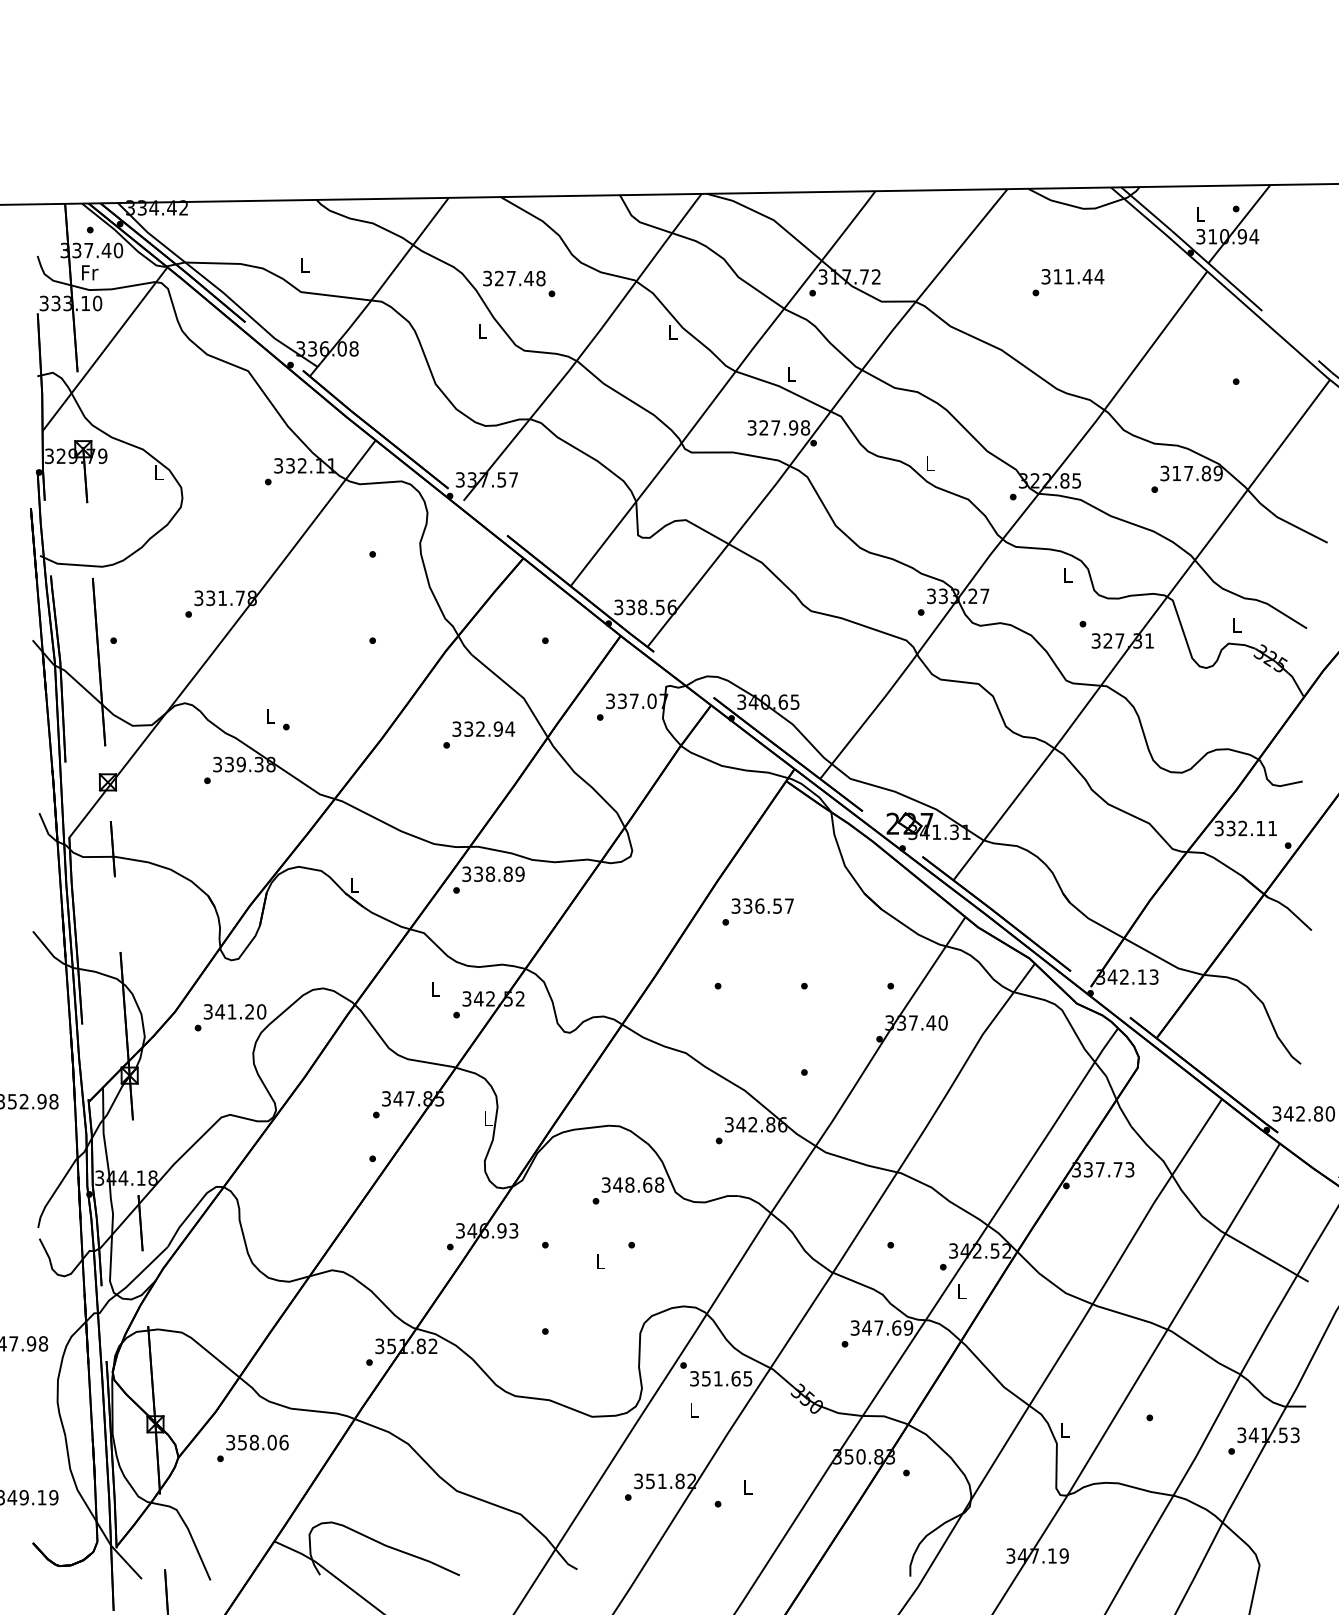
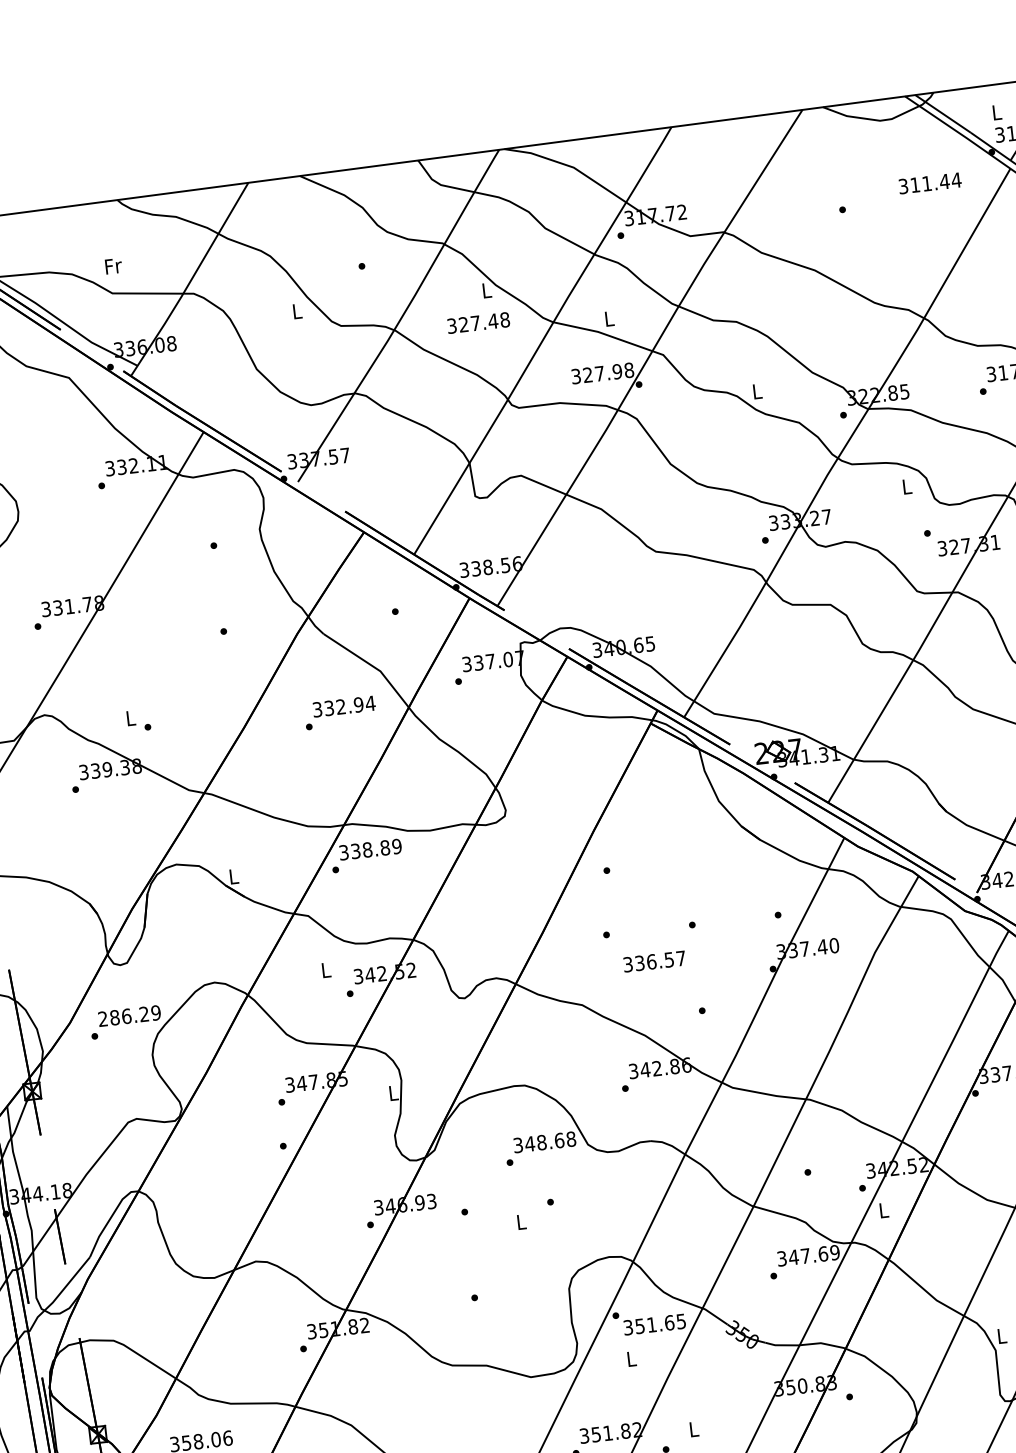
text: (305, 264) -> (113, 265), L -> Fr
text: (1072, 276) -> (929, 183), moved
text: (514, 278) -> (478, 322), moved
text: (762, 905) -> (654, 960), moved
text: (234, 1011) -> (129, 1015), 341.20 -> 286.29

